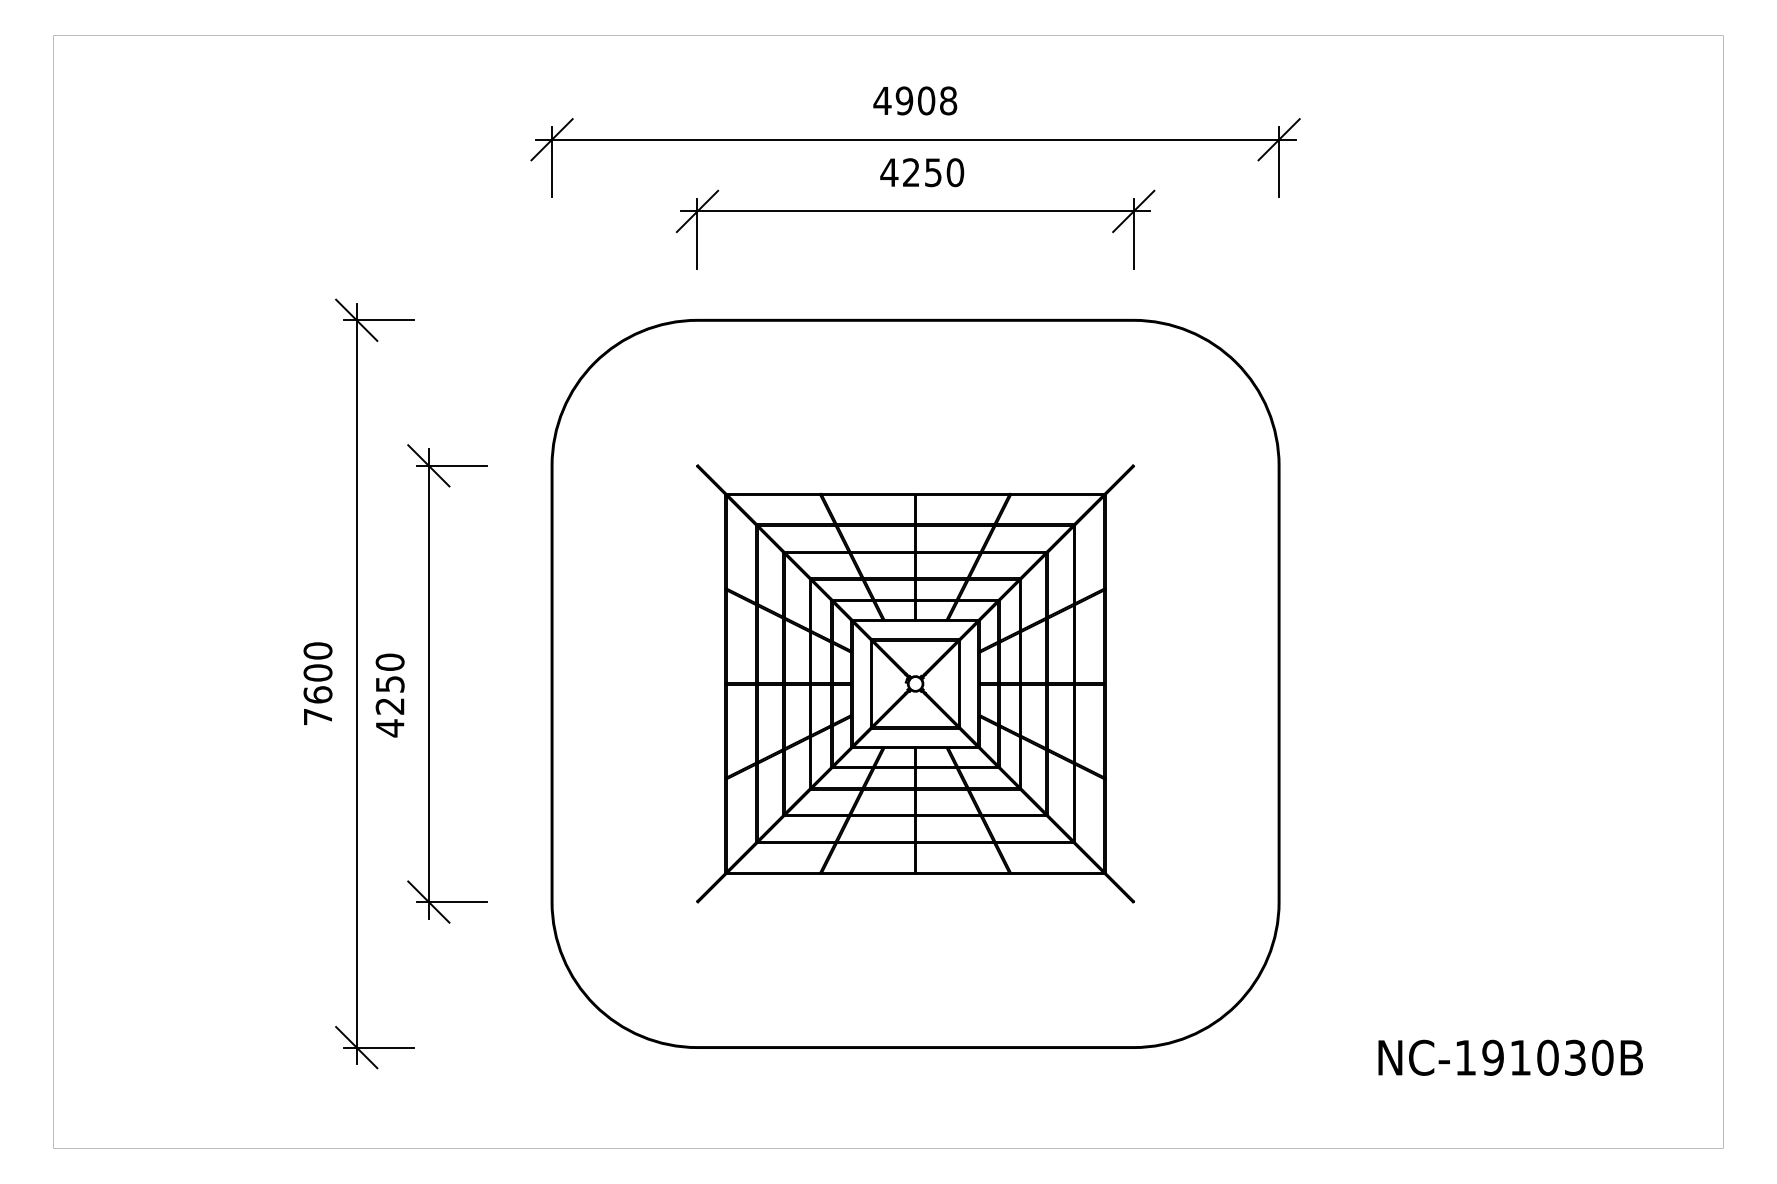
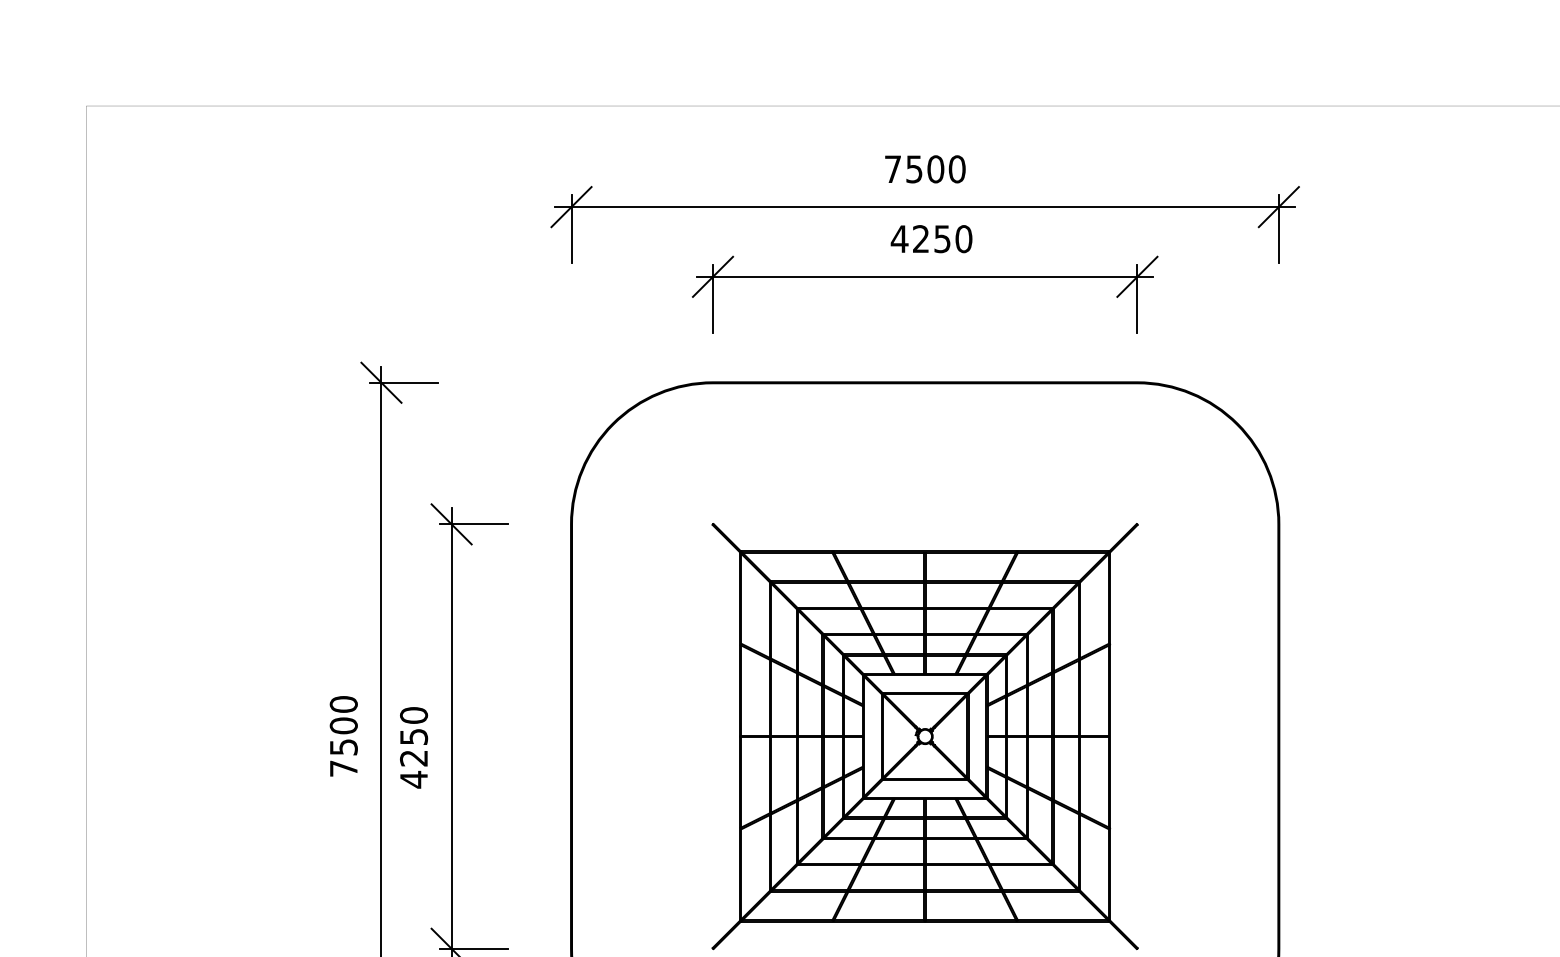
text: (915, 100) -> (925, 168), 4908 -> 7500
text: (317, 694) -> (343, 746), 7600 -> 7500

